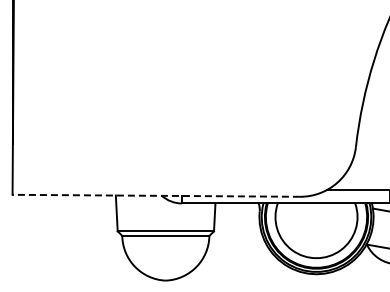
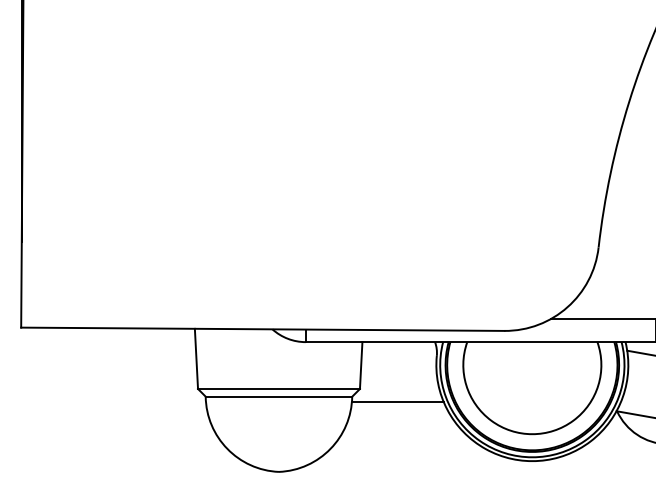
line: (156, 195) -> (263, 328), dashed -> solid
line: (236, 238) -> (397, 401), added

